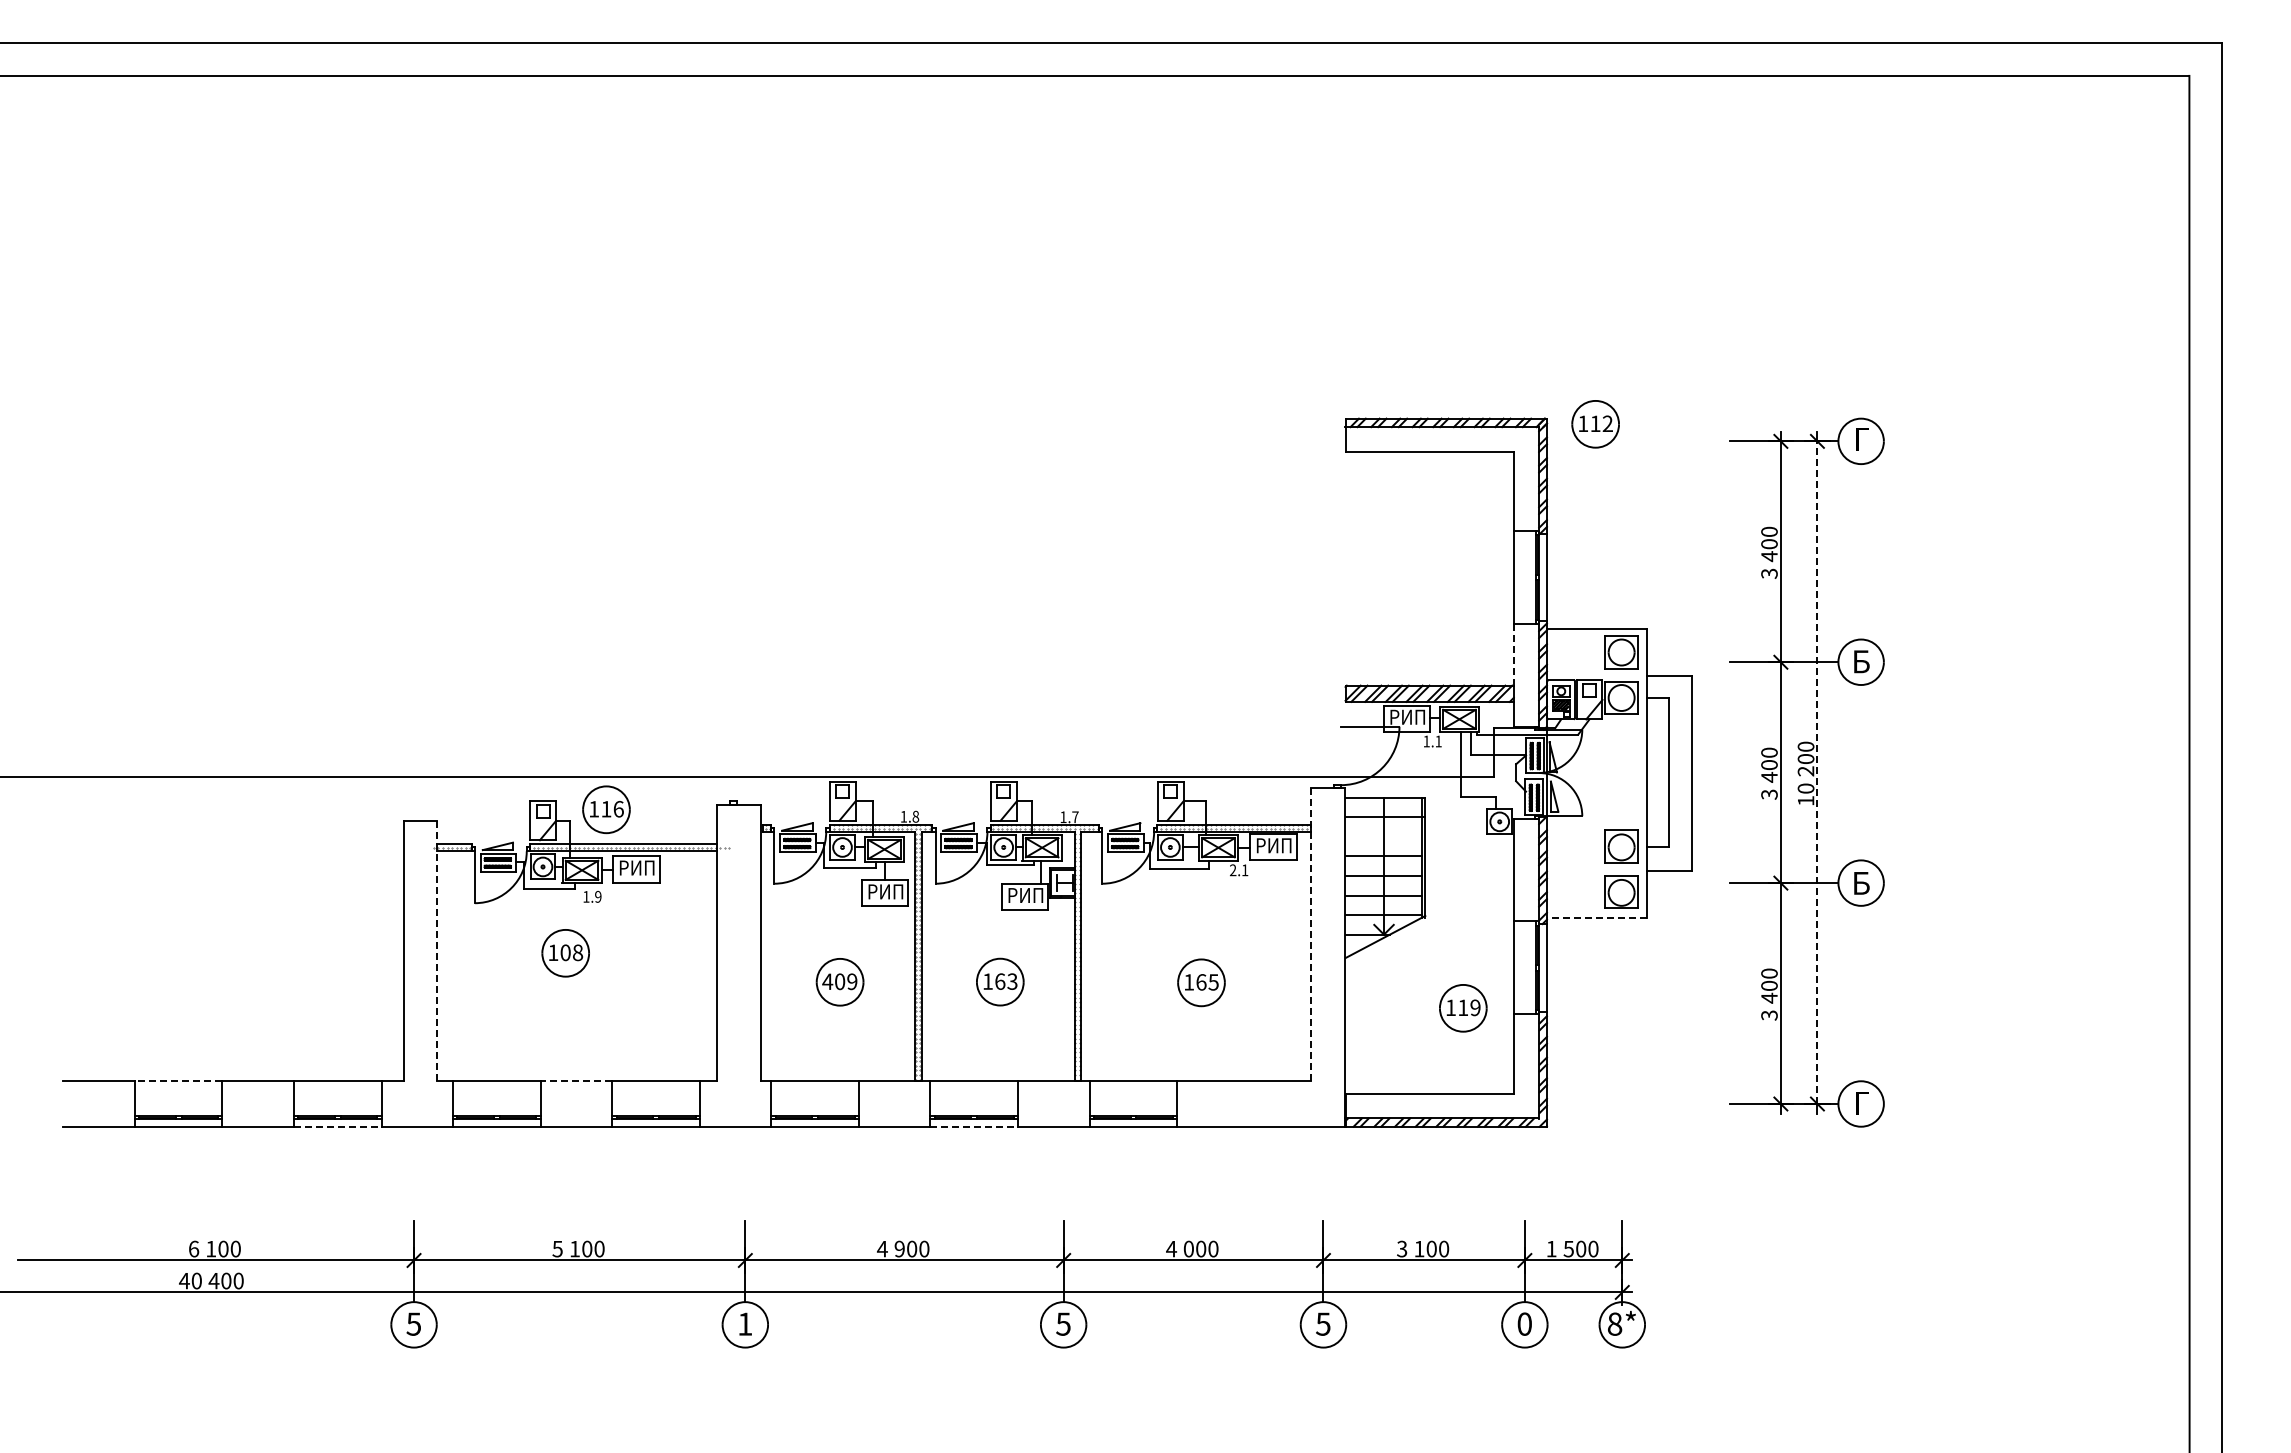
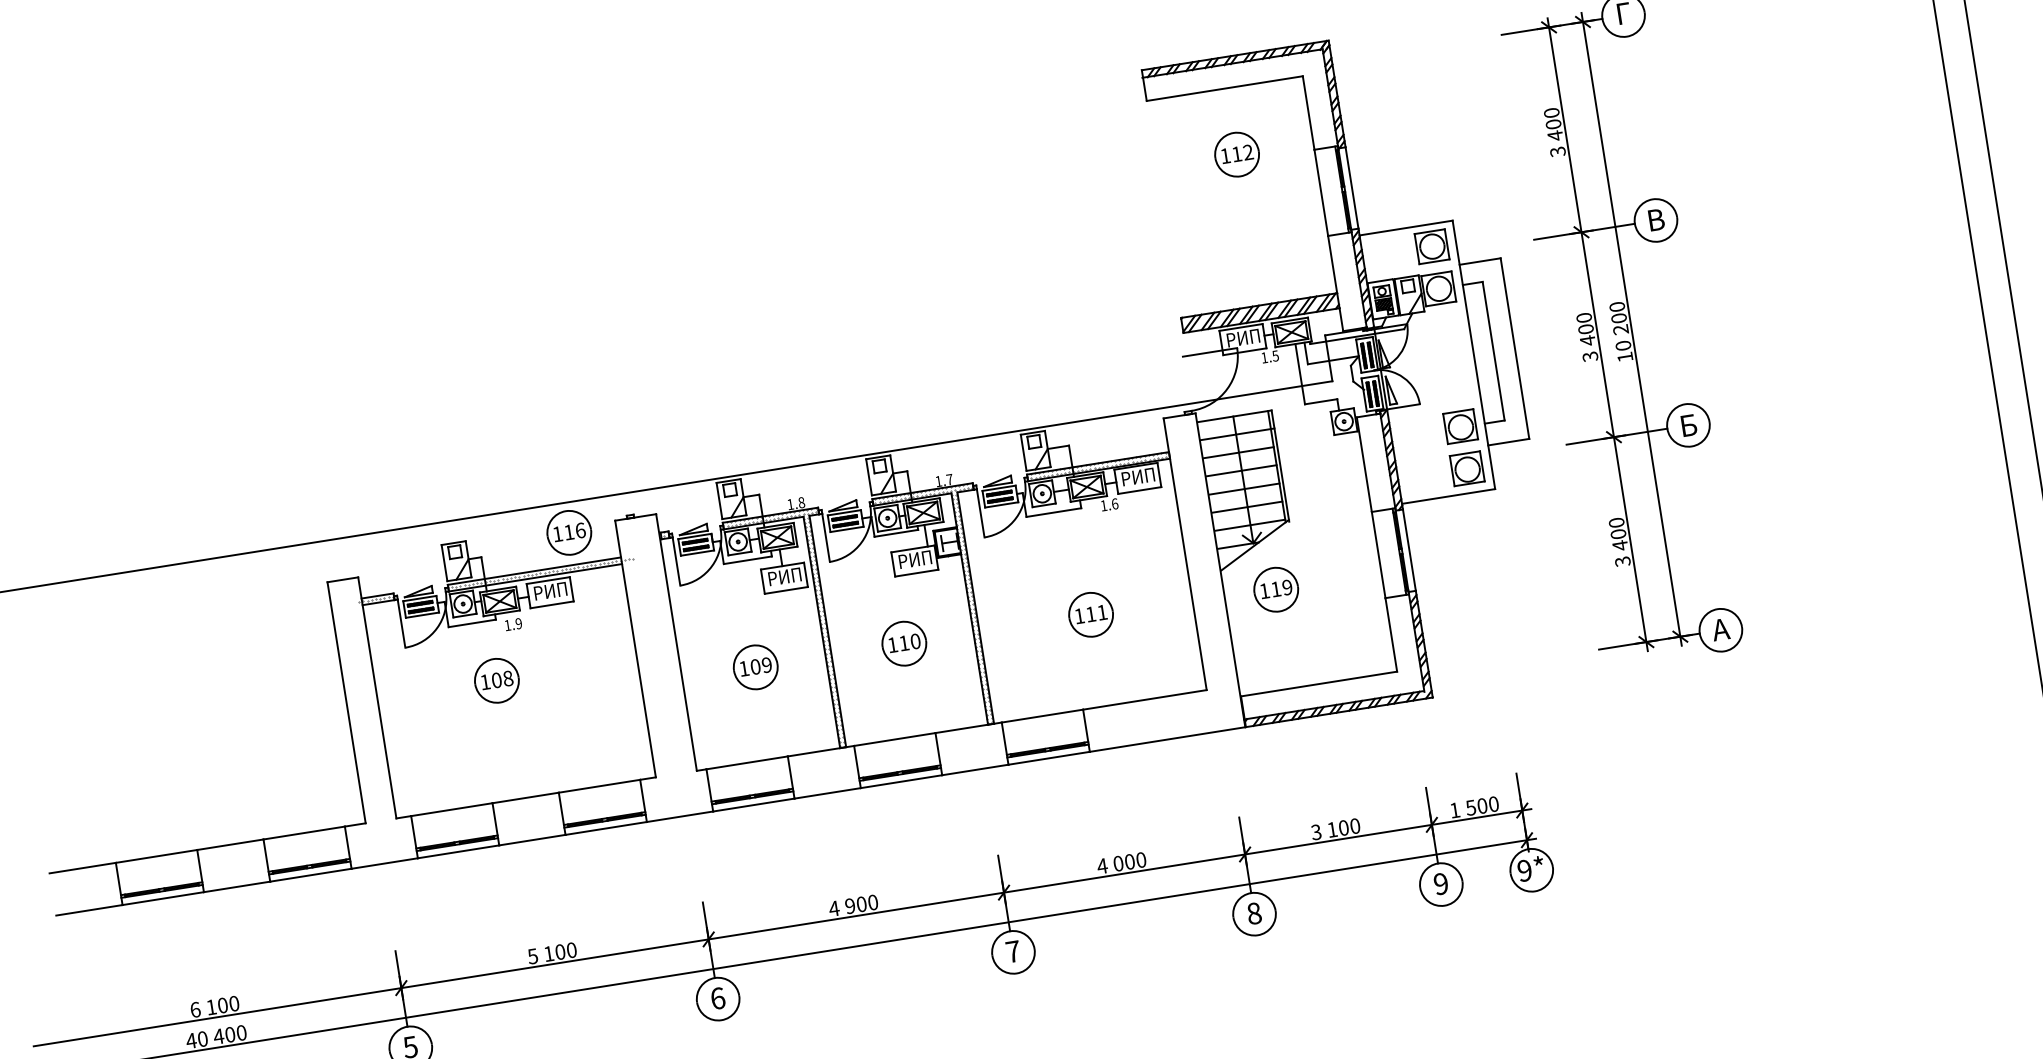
part: (1595, 424) -> (1236, 154), moved
line: (1513, 654) -> (1332, 264), dashed -> solid
text: (1861, 661) -> (1656, 219), Б -> В
text: (1438, 741) -> (1275, 356), 1.1 -> 1.5
line: (1817, 772) -> (1631, 329), dashed -> solid
part: (606, 809) -> (569, 532), moved
line: (1383, 836) -> (1238, 452), added
text: (1239, 870) -> (1109, 505), 2.1 -> 1.6
line: (1596, 917) -> (1447, 496), dashed -> solid
line: (1310, 935) -> (1185, 554), dashed -> solid
line: (437, 951) -> (377, 697), dashed -> solid
text: (827, 981) -> (743, 668), 409 -> 109
text: (1006, 981) -> (910, 642), 163 -> 110
text: (1207, 982) -> (1096, 613), 165 -> 111
part: (1463, 1008) -> (1276, 589), moved
line: (178, 1081) -> (156, 856), dashed -> solid
line: (576, 1081) -> (525, 798), dashed -> solid
text: (1861, 1103) -> (1721, 629), Г -> А
line: (337, 1126) -> (310, 875), dashed -> solid
line: (974, 1126) -> (901, 781), dashed -> solid
text: (745, 1323) -> (718, 997), 1 -> 6
text: (1063, 1323) -> (1013, 951), 5 -> 7
text: (1323, 1323) -> (1254, 912), 5 -> 8
text: (1524, 1323) -> (1440, 883), 0 -> 9
text: (1614, 1323) -> (1524, 870), 8* -> 9*

